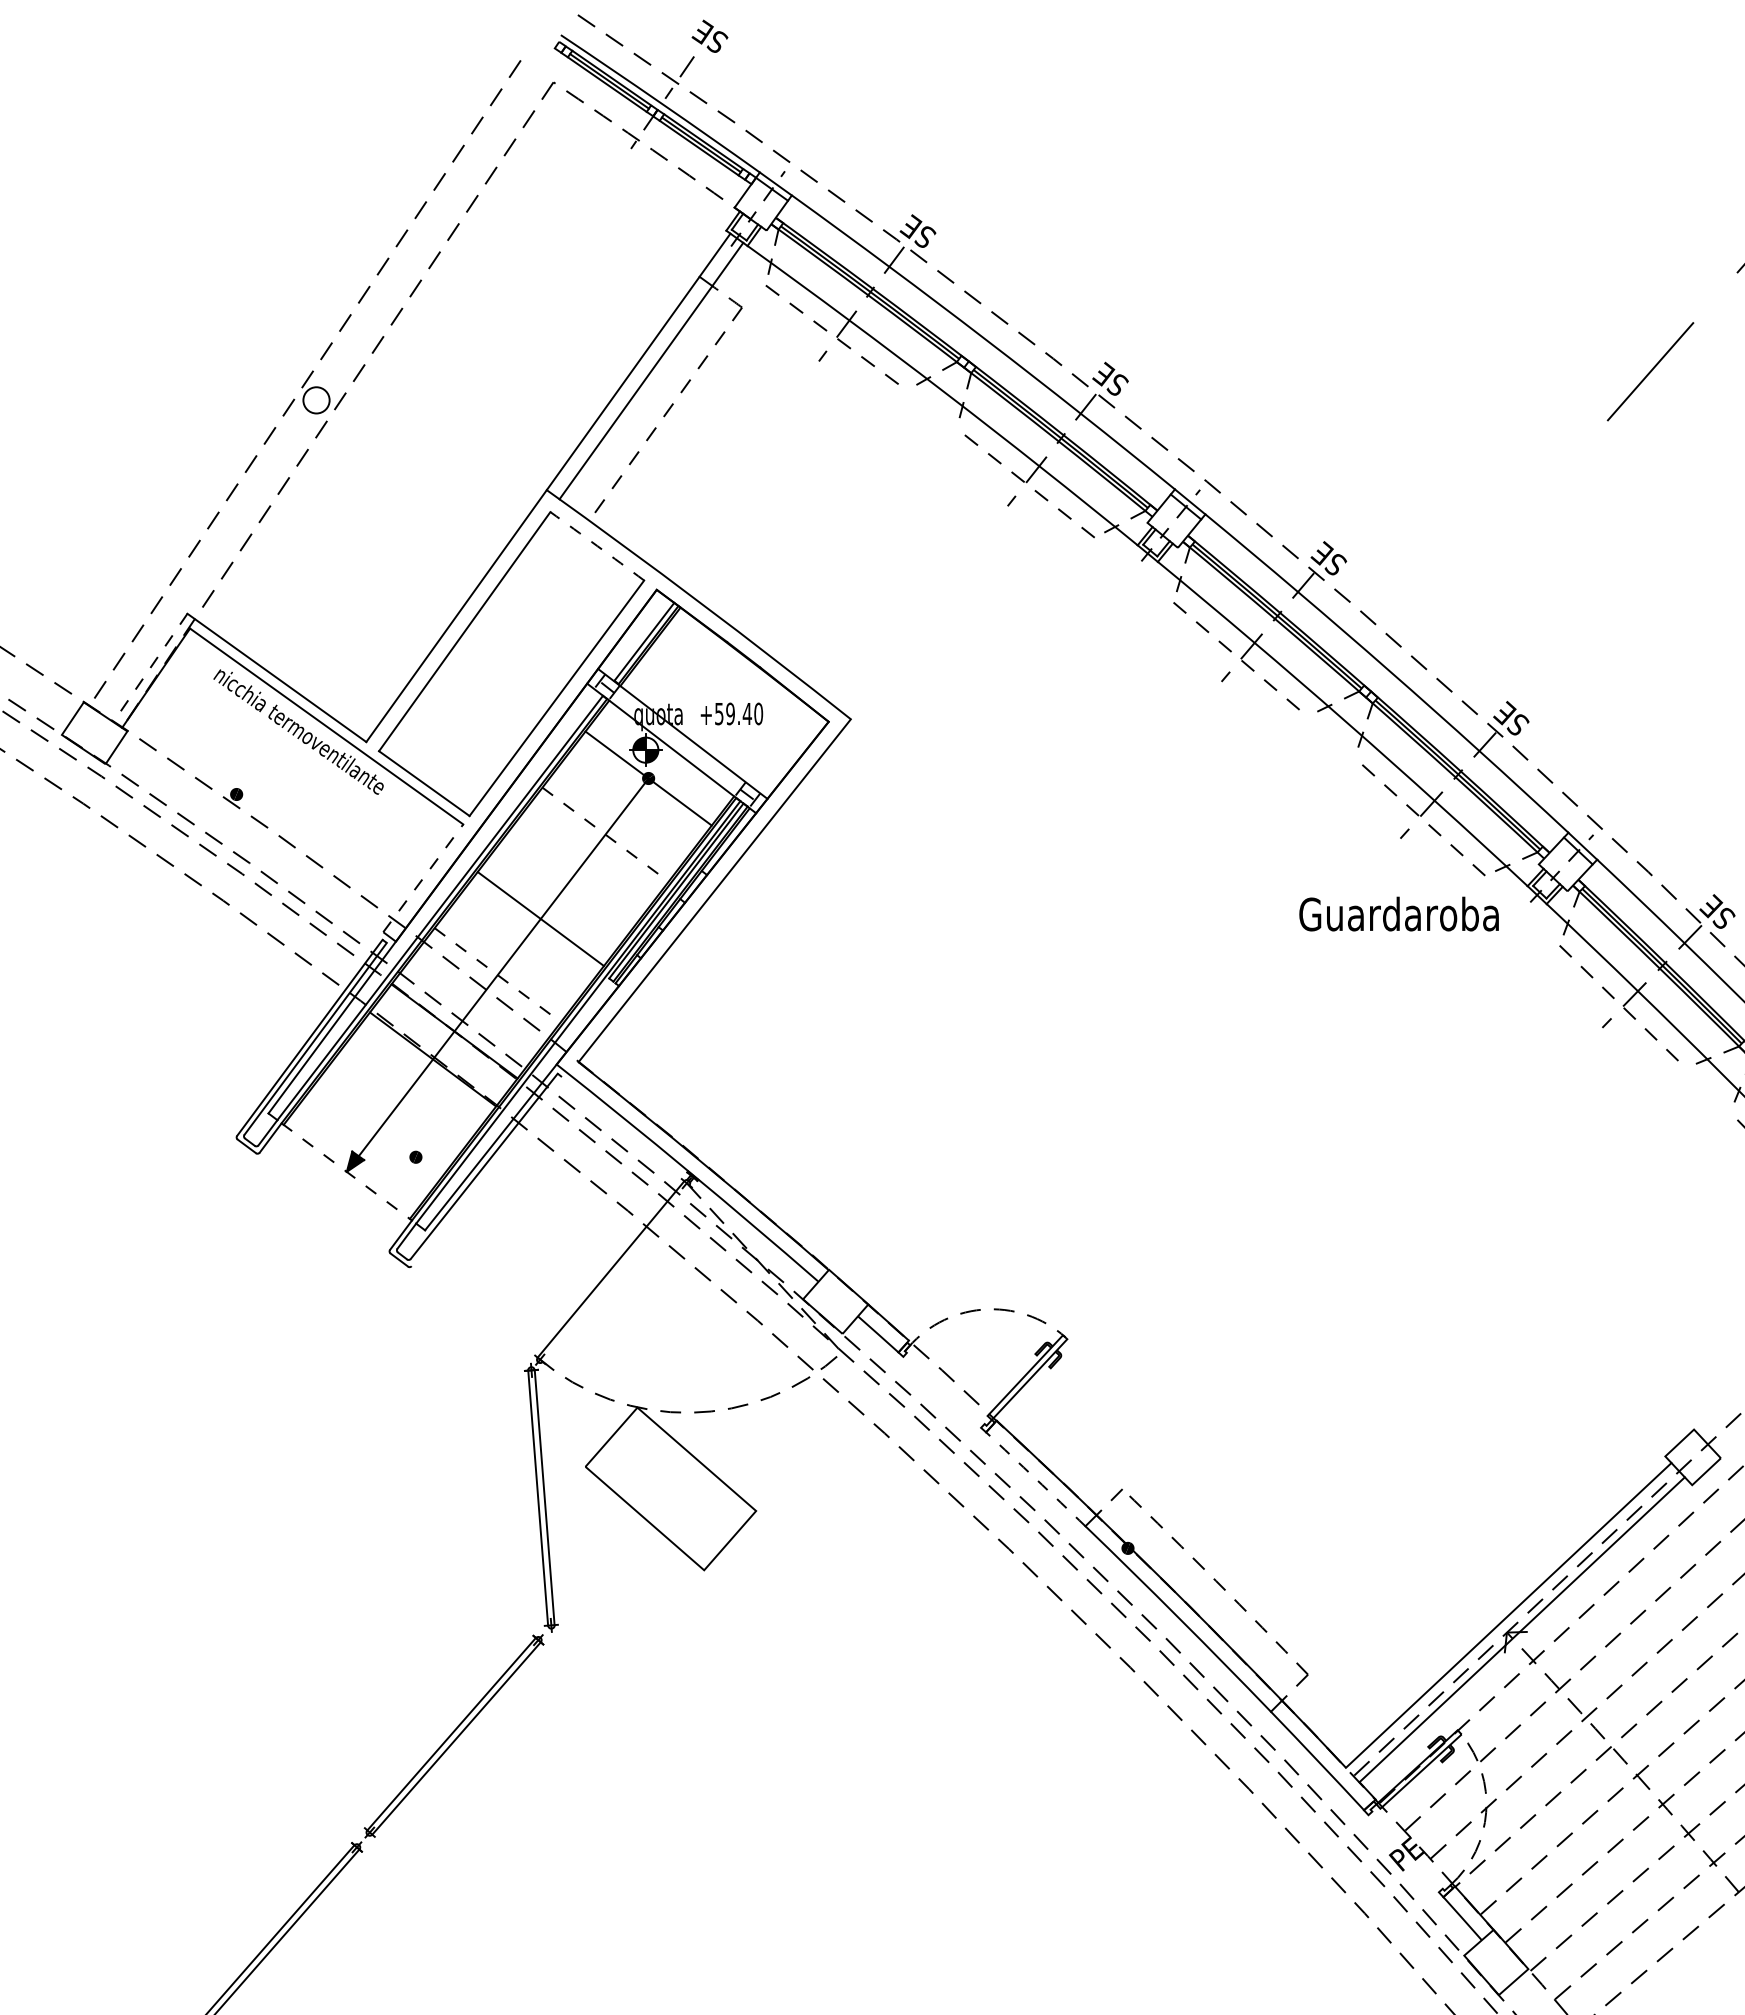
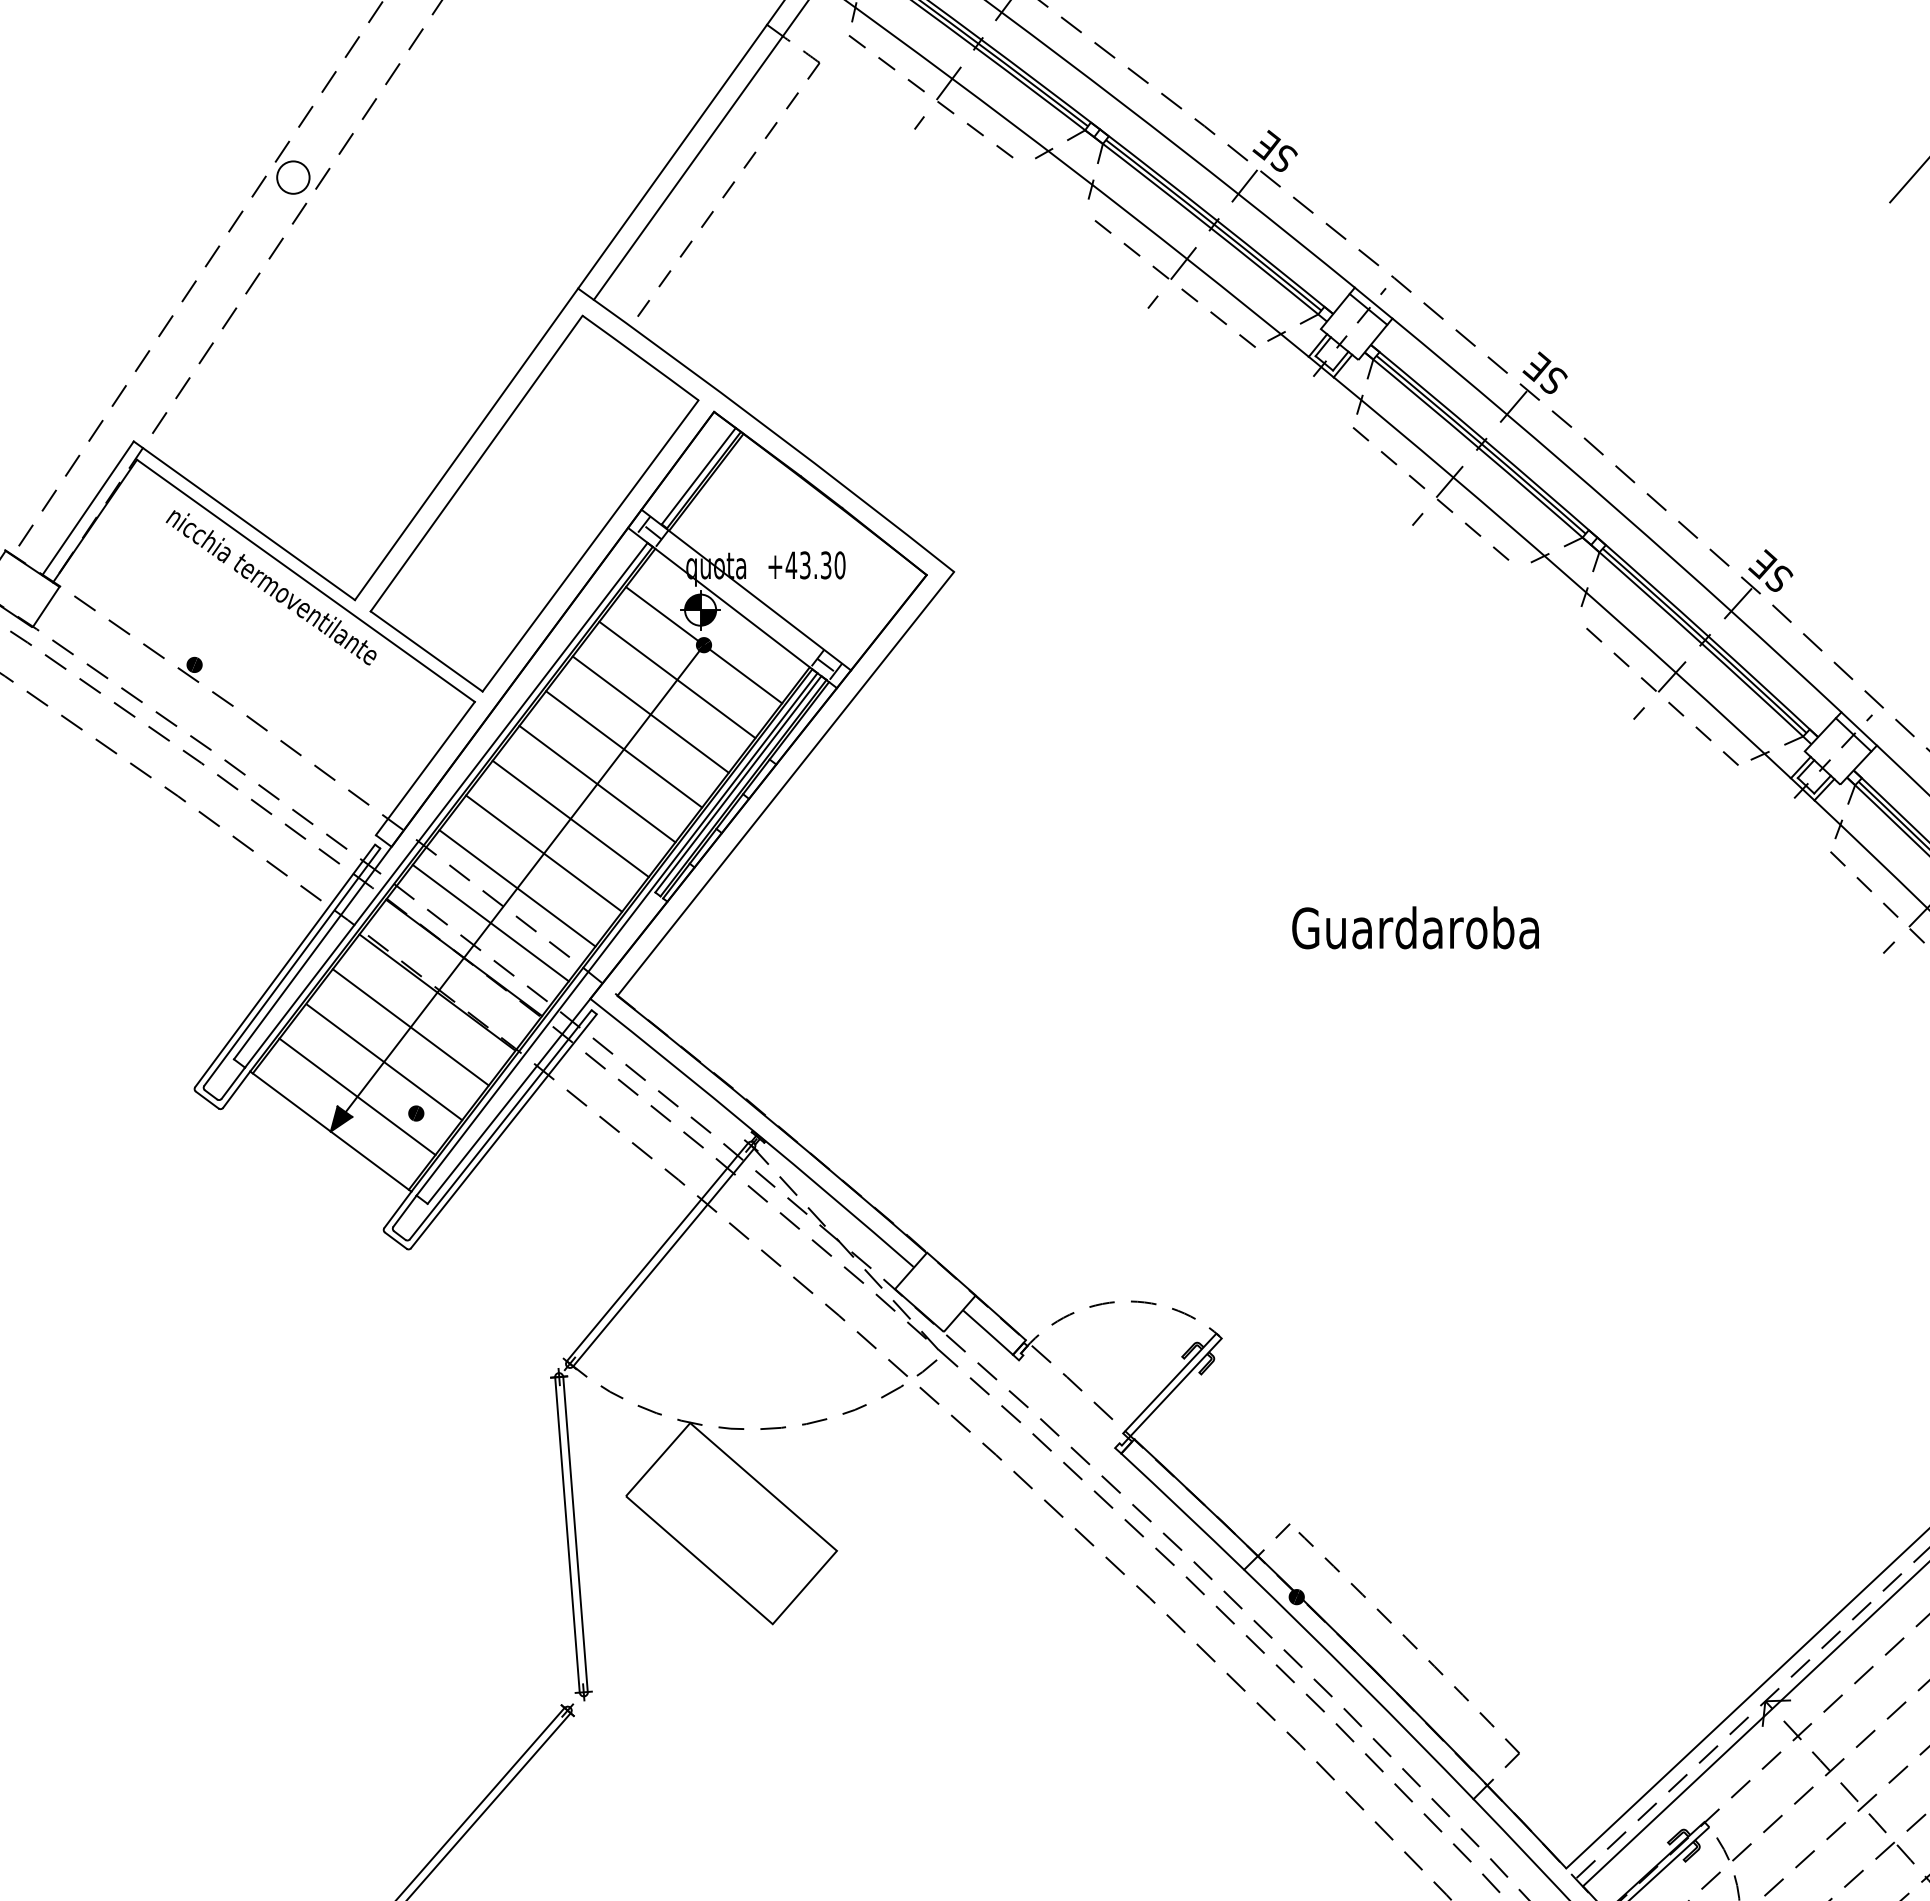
arc: (597, 546) -> (640, 358), dashed -> solid
line: (150, 667) -> (88, 507), dashed -> solid
text: (733, 713) -> (808, 564), +59.40 -> +43.30
line: (627, 806) -> (677, 679), added
line: (605, 834) -> (650, 714), dashed -> solid
line: (583, 862) -> (623, 749), added
line: (423, 877) -> (425, 767), dashed -> solid
line: (562, 890) -> (597, 783), added
text: (1398, 913) -> (1414, 927), moved
line: (519, 947) -> (544, 854), added
line: (497, 975) -> (517, 888), dashed -> solid
line: (476, 1003) -> (491, 923), added
line: (411, 1087) -> (410, 1027), added
line: (390, 1115) -> (384, 1061), added
line: (368, 1143) -> (357, 1096), added
line: (486, 1171) -> (503, 1131), added
line: (347, 1172) -> (331, 1132), dashed -> solid
line: (615, 1273) -> (663, 1257), added
arc: (1035, 1479) -> (1182, 1511), dashed -> solid

